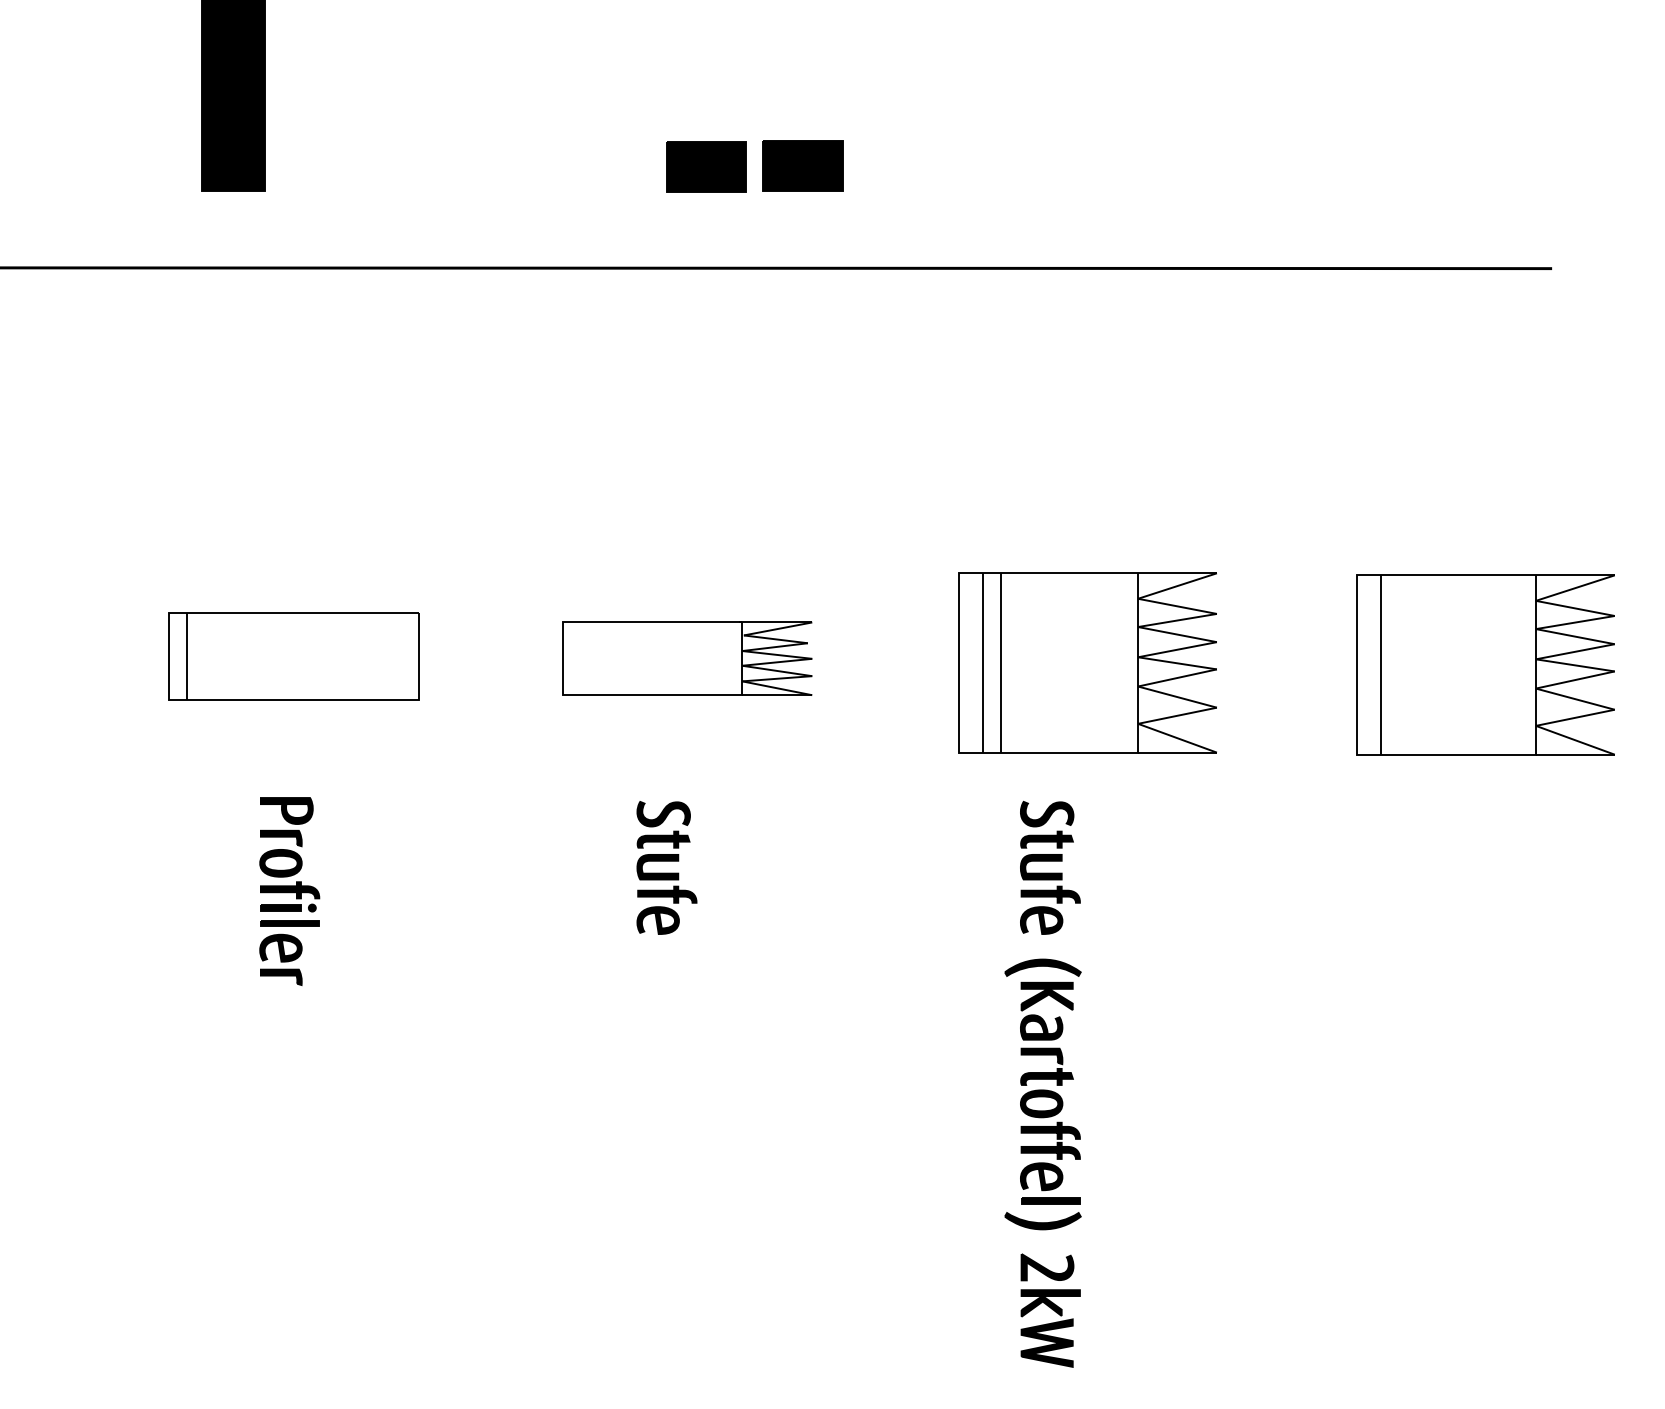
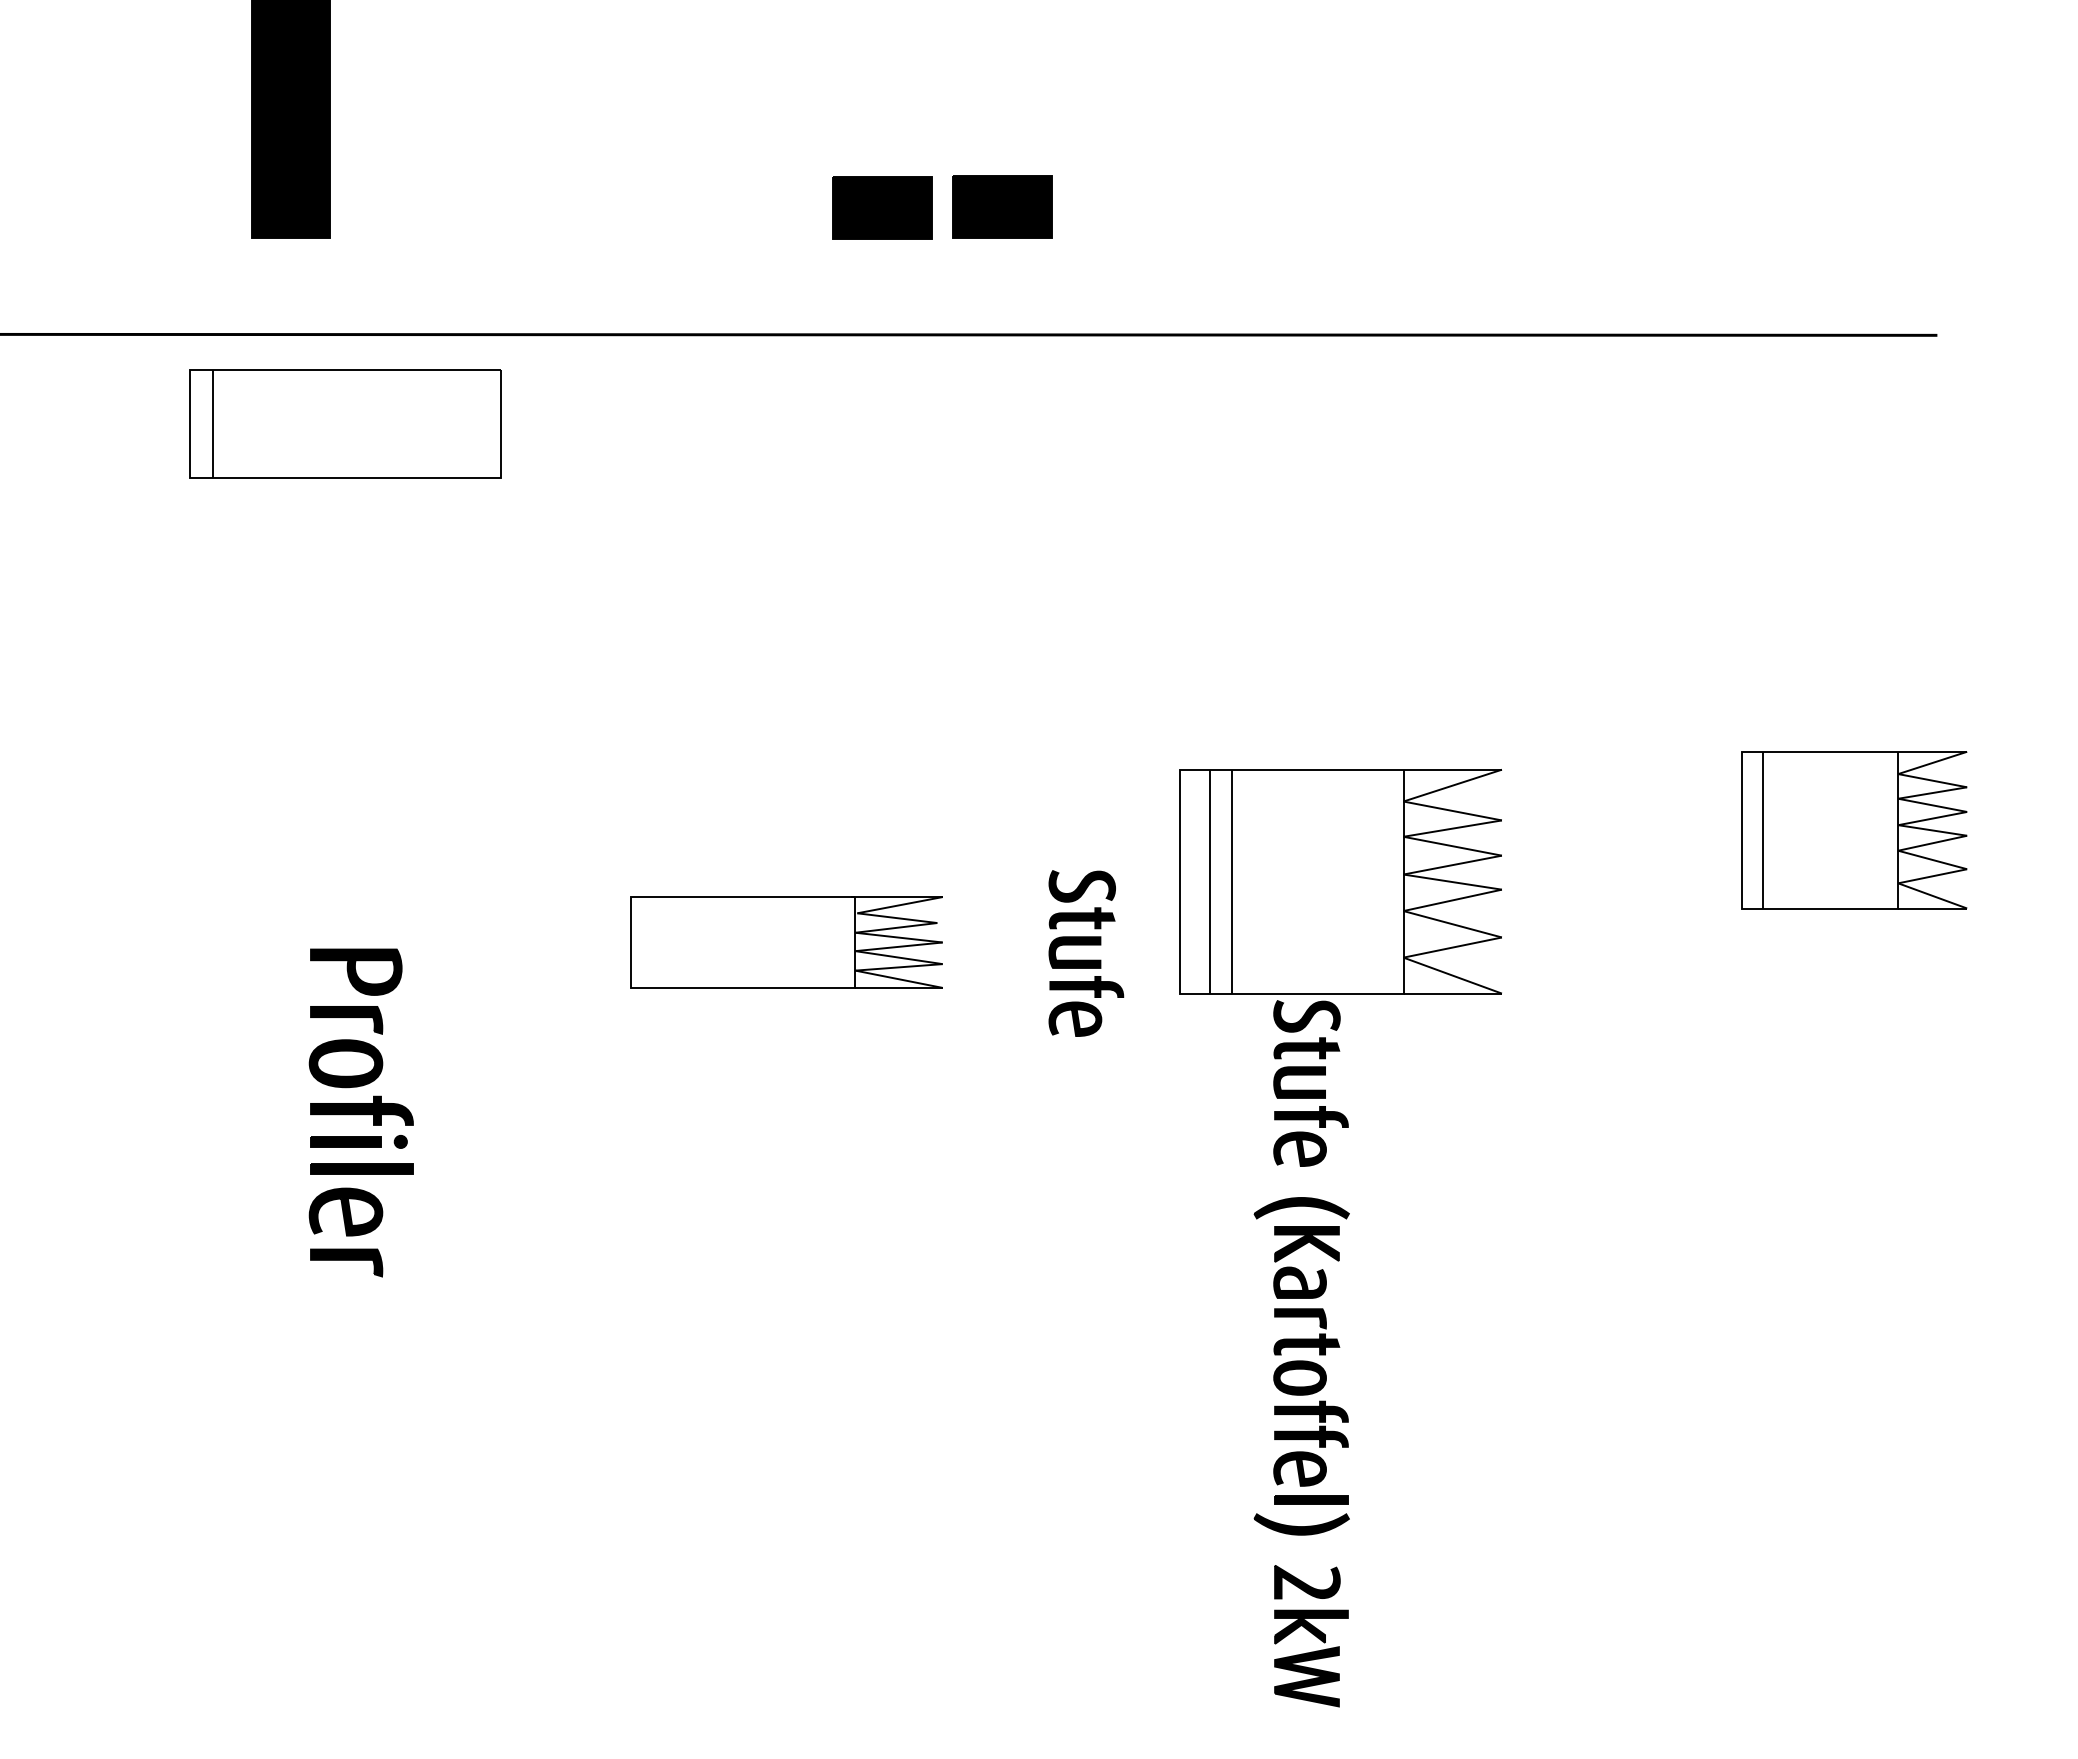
part: (293, 656) -> (345, 423), moved
part: (687, 658) -> (786, 942), moved
part: (1087, 662) -> (1340, 881), moved
part: (1484, 664) -> (1853, 829), size x0.7
part: (667, 867) -> (1086, 953), moved
part: (289, 891) -> (361, 1112), size x1.4

